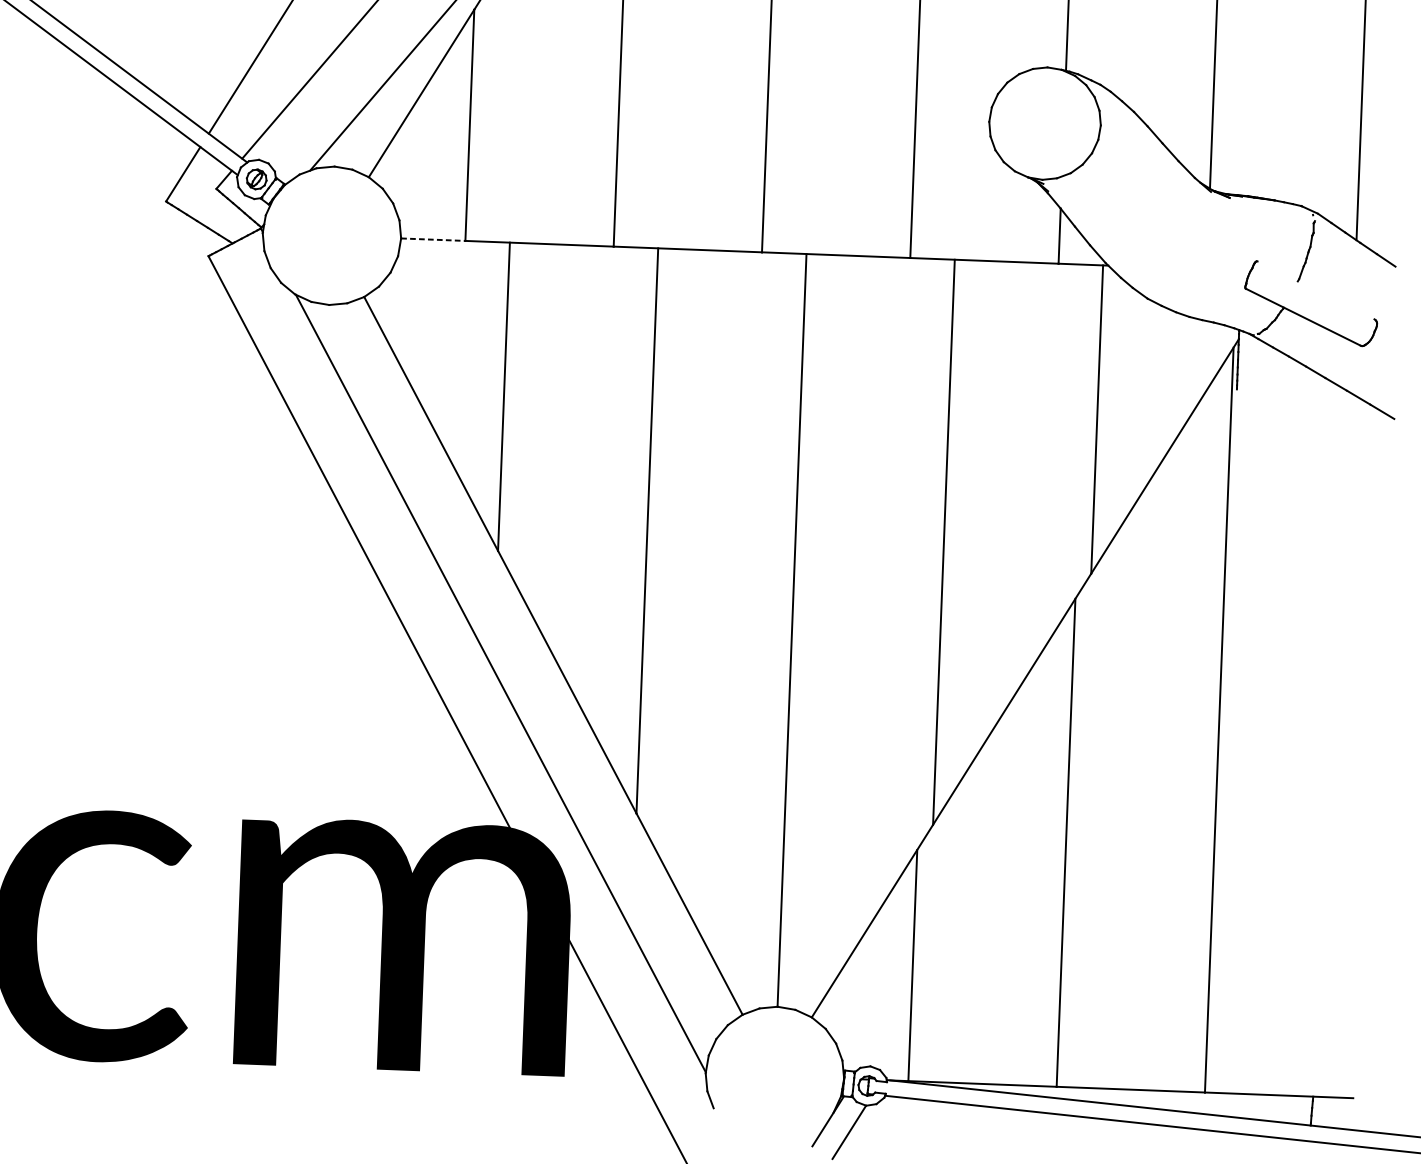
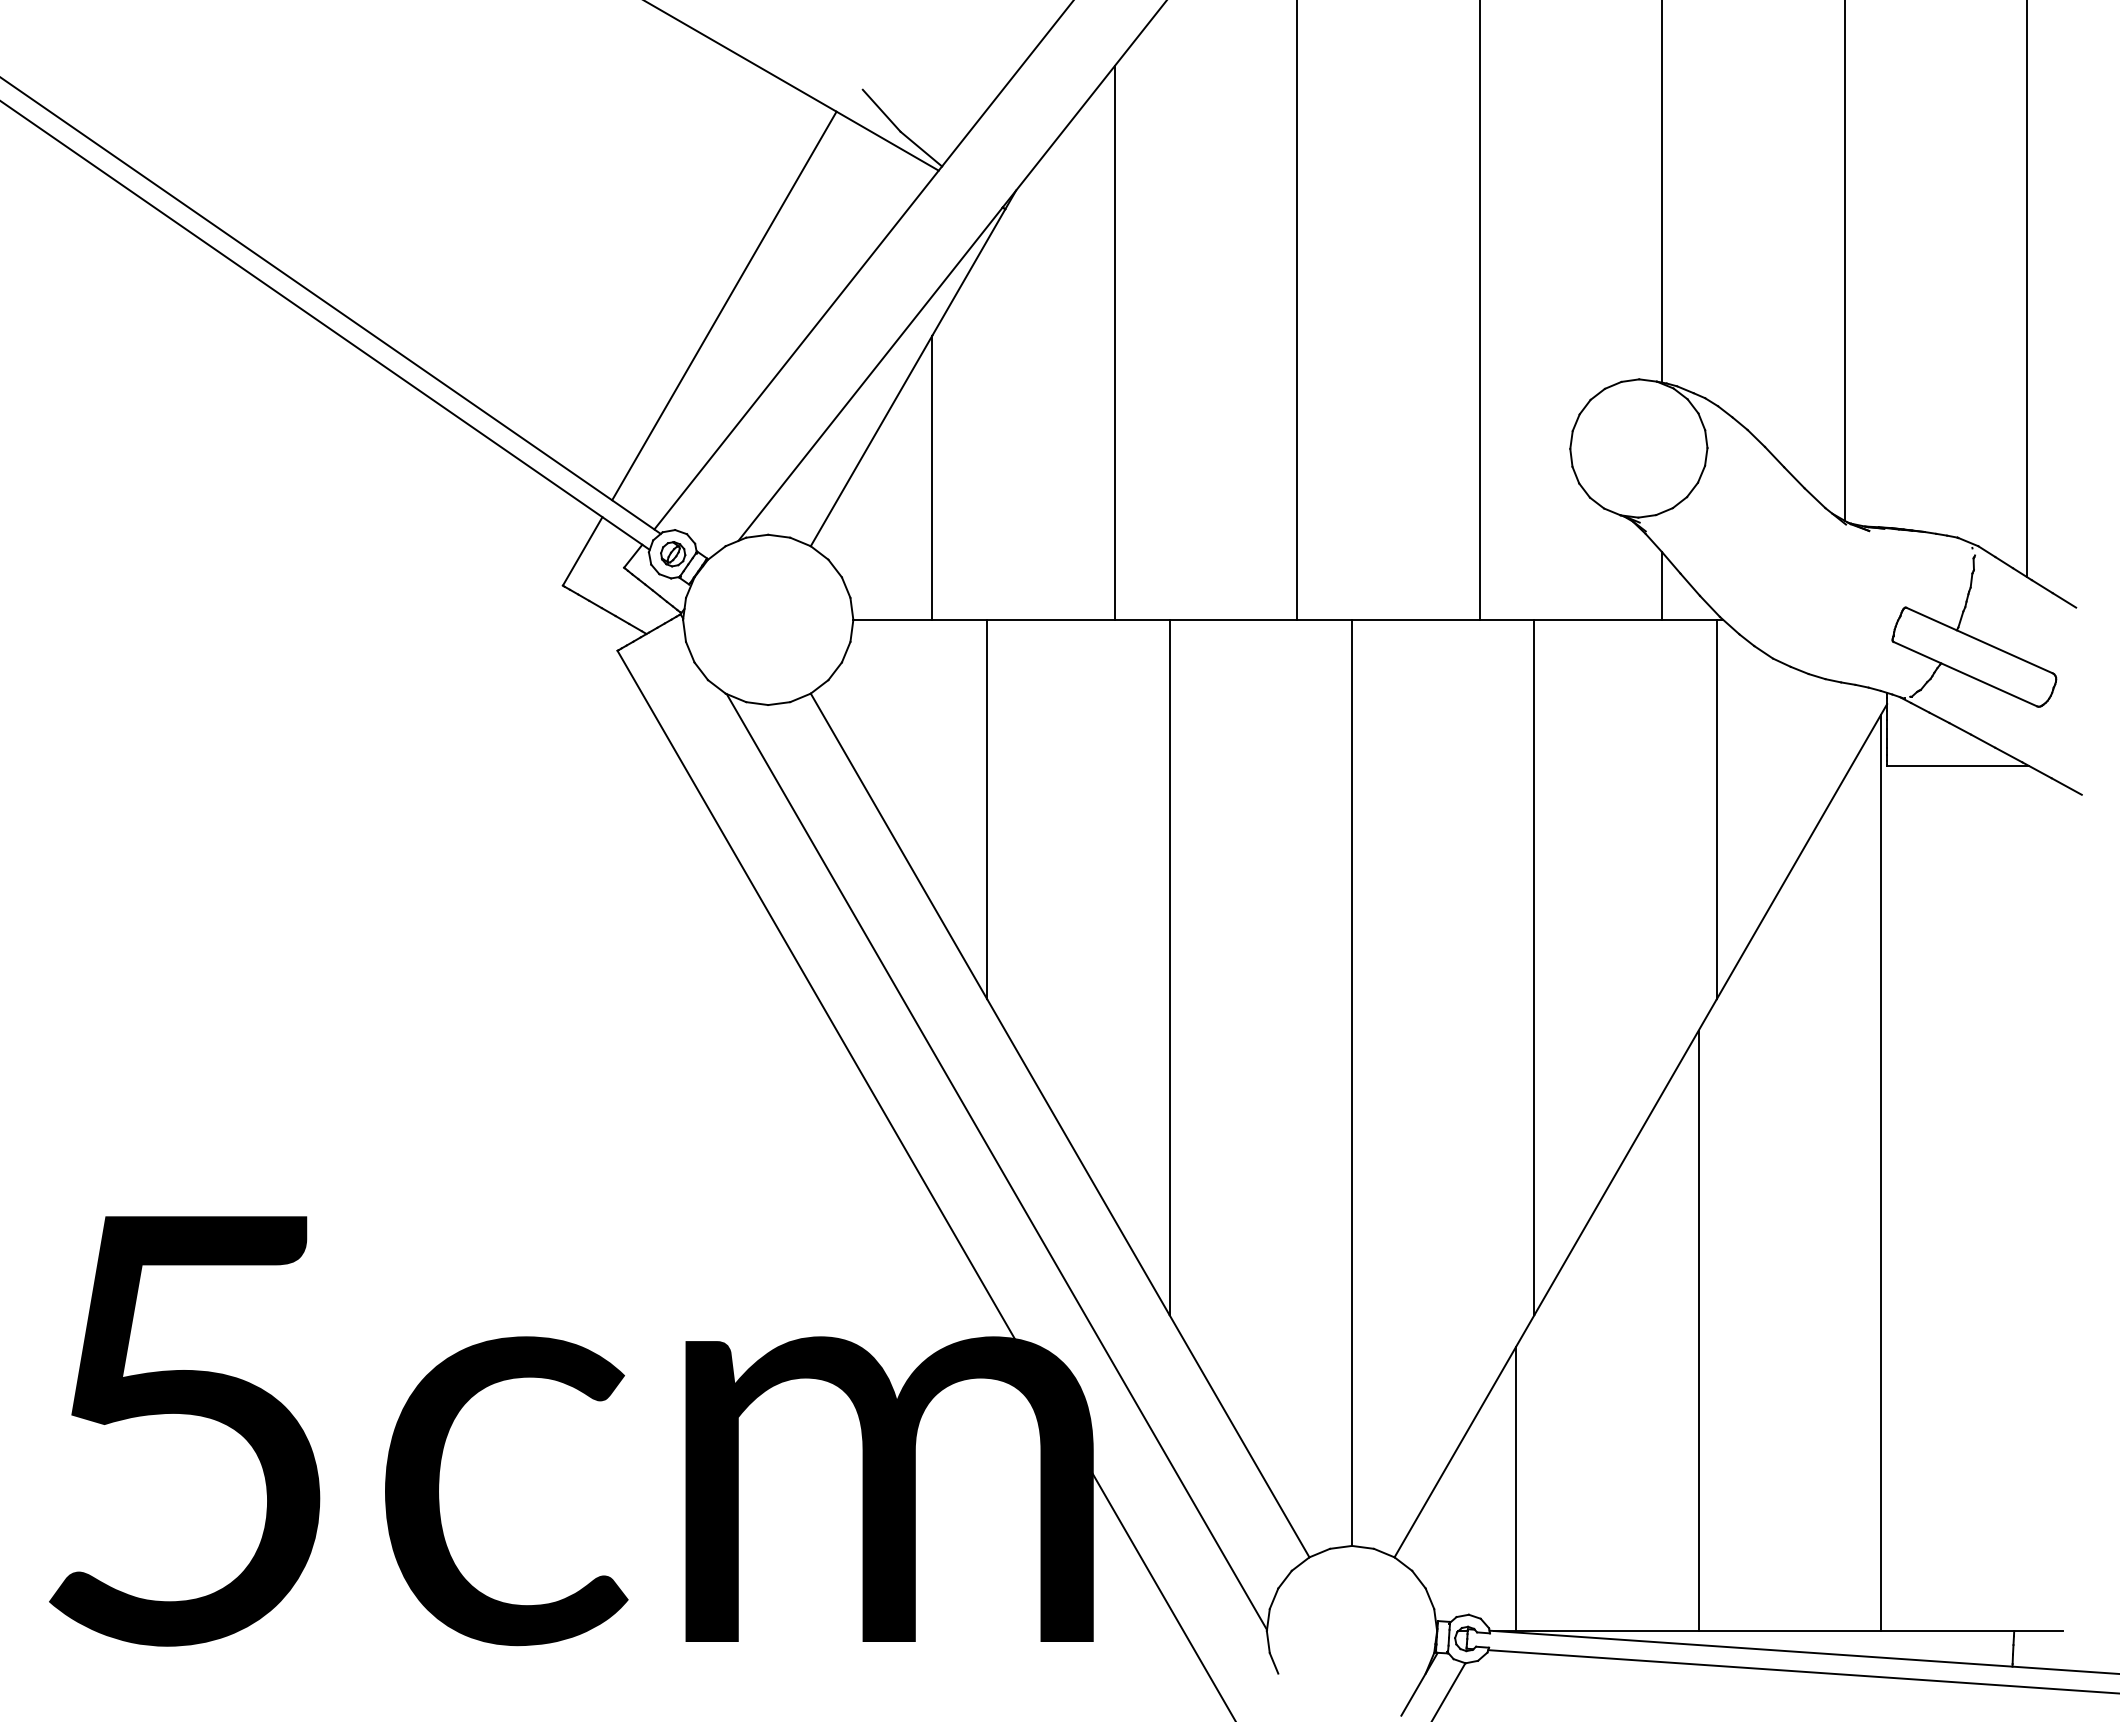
line: (432, 239) -> (892, 619), dashed -> solid
line: (1315, 290) -> (1979, 640), added
line: (1294, 391) -> (1957, 765), added

